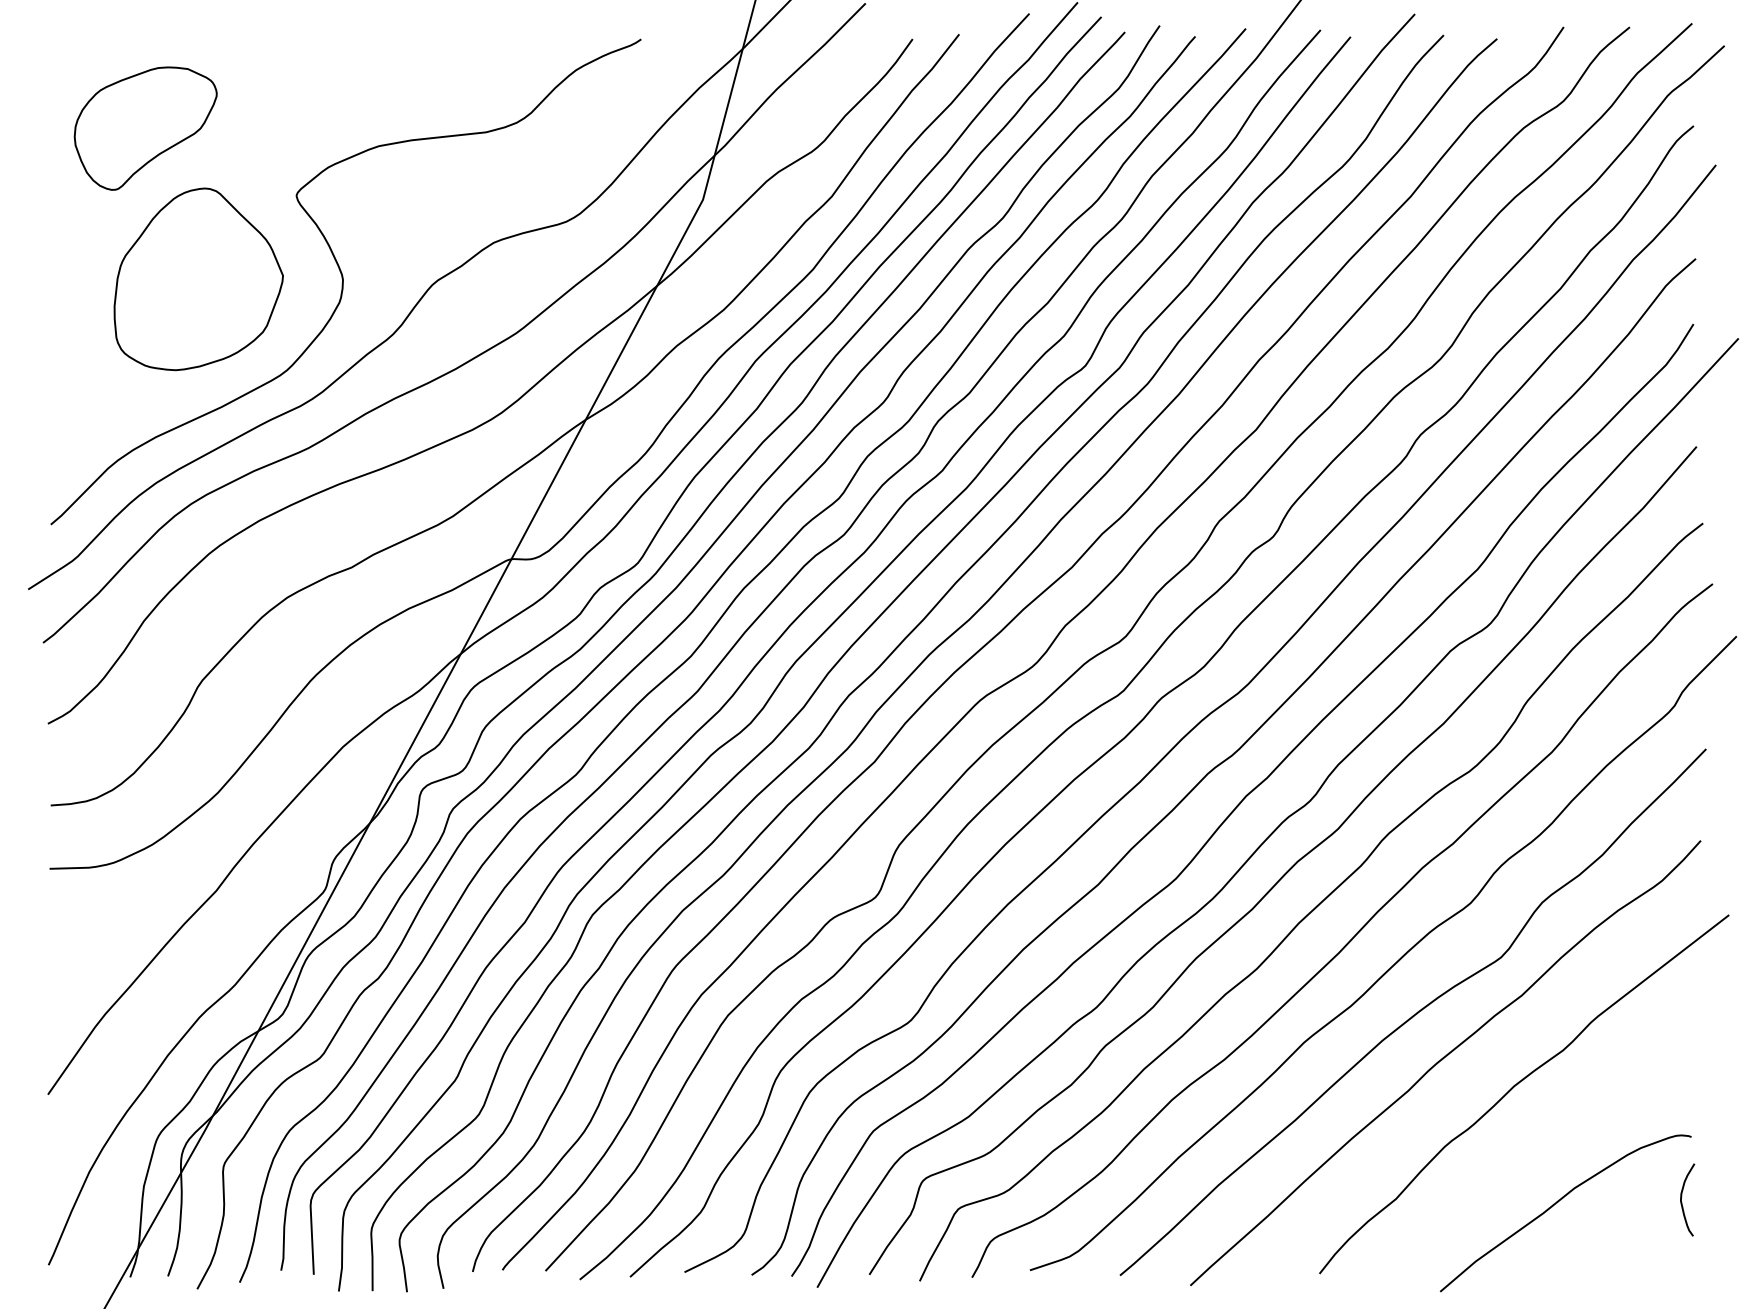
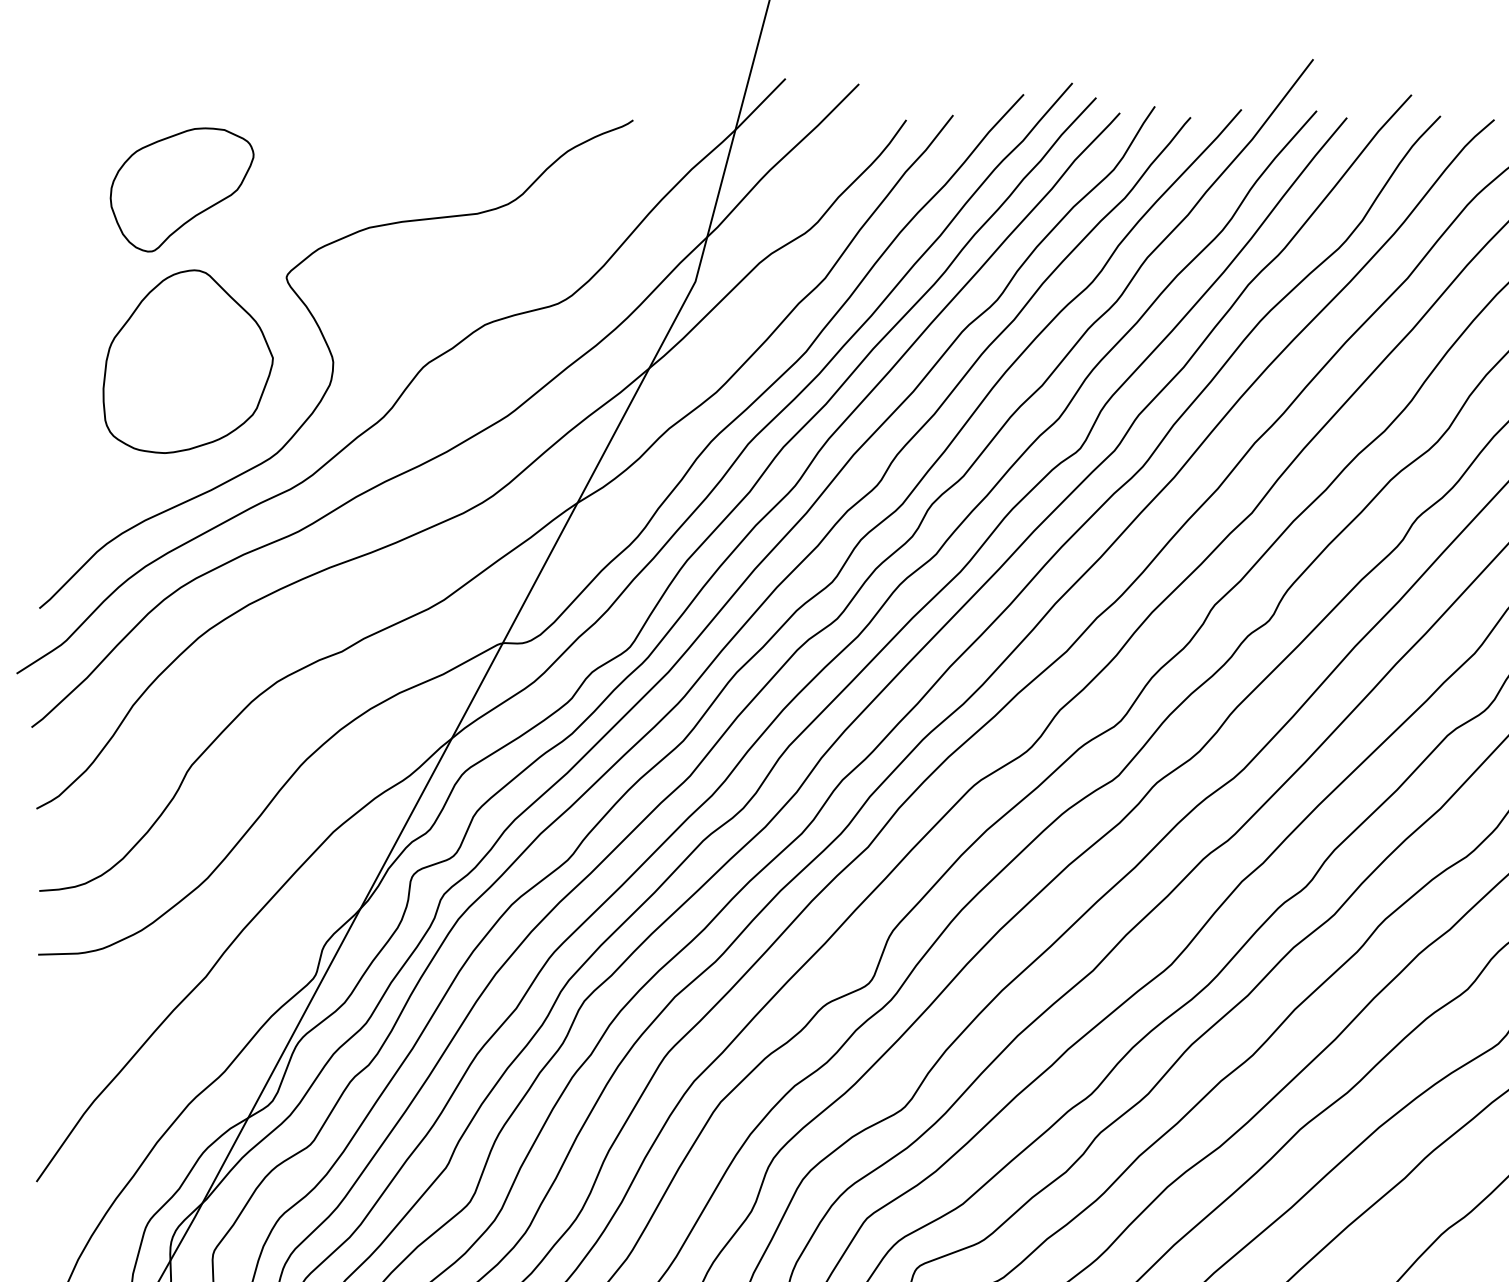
part: (145, 128) -> (181, 189), moved

